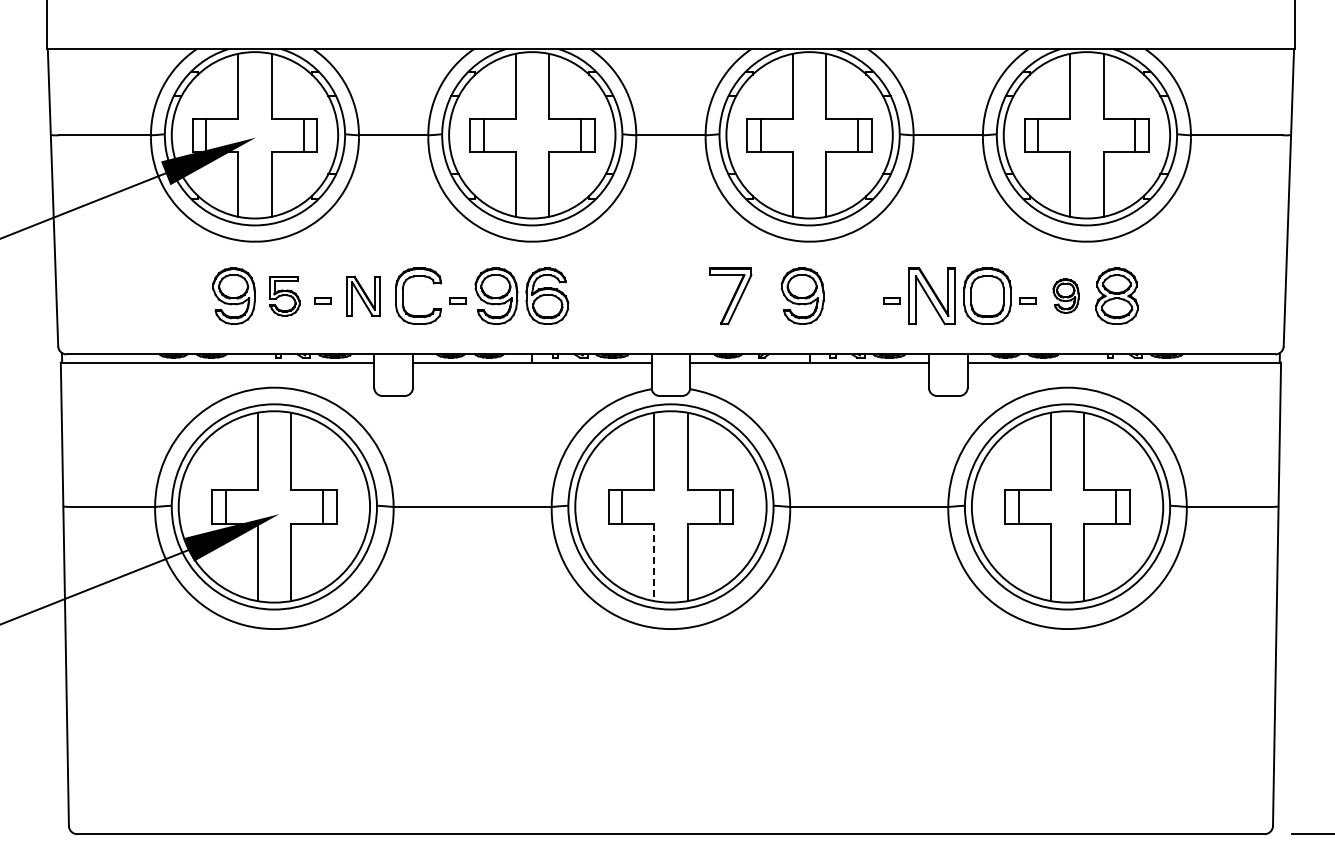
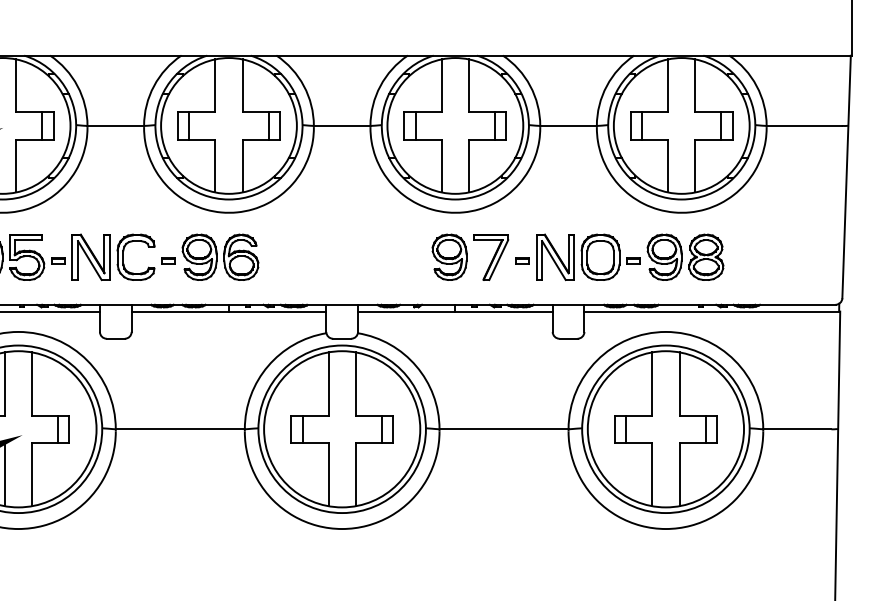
part: (284, 295) -> (26, 256), size x1.43
part: (363, 295) -> (91, 256), size x1.43
part: (1065, 295) -> (664, 256), size x1.67
part: (730, 296) -> (491, 257), moved
line: (654, 562) -> (328, 474), dashed -> solid

